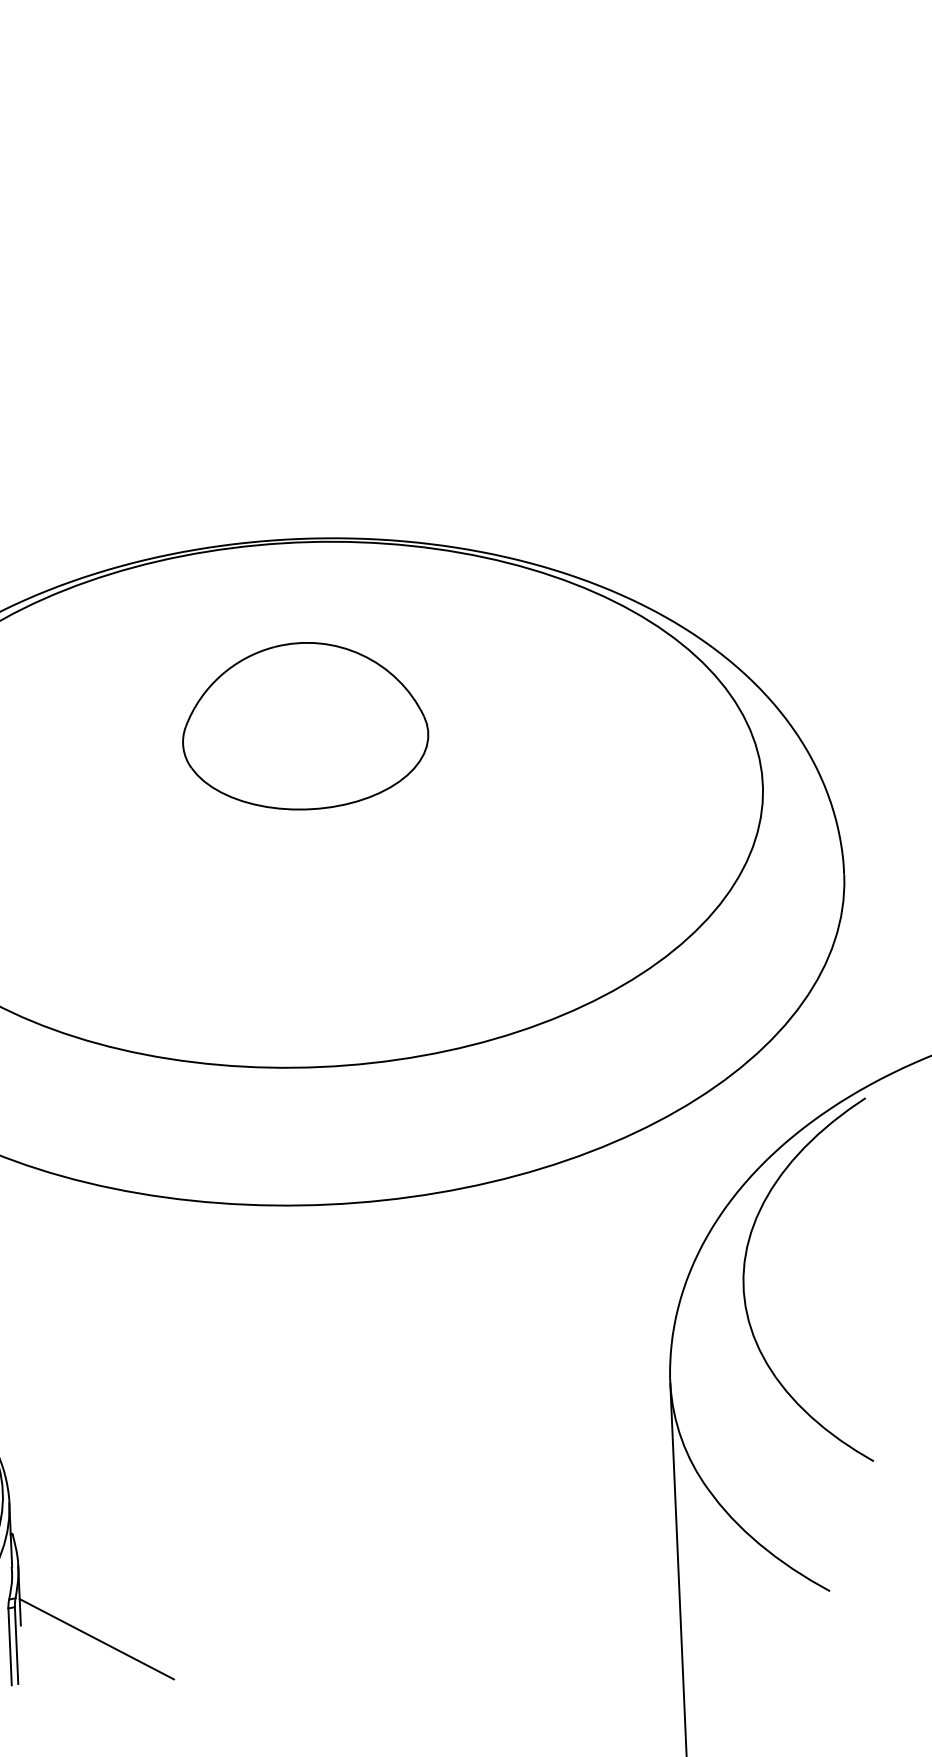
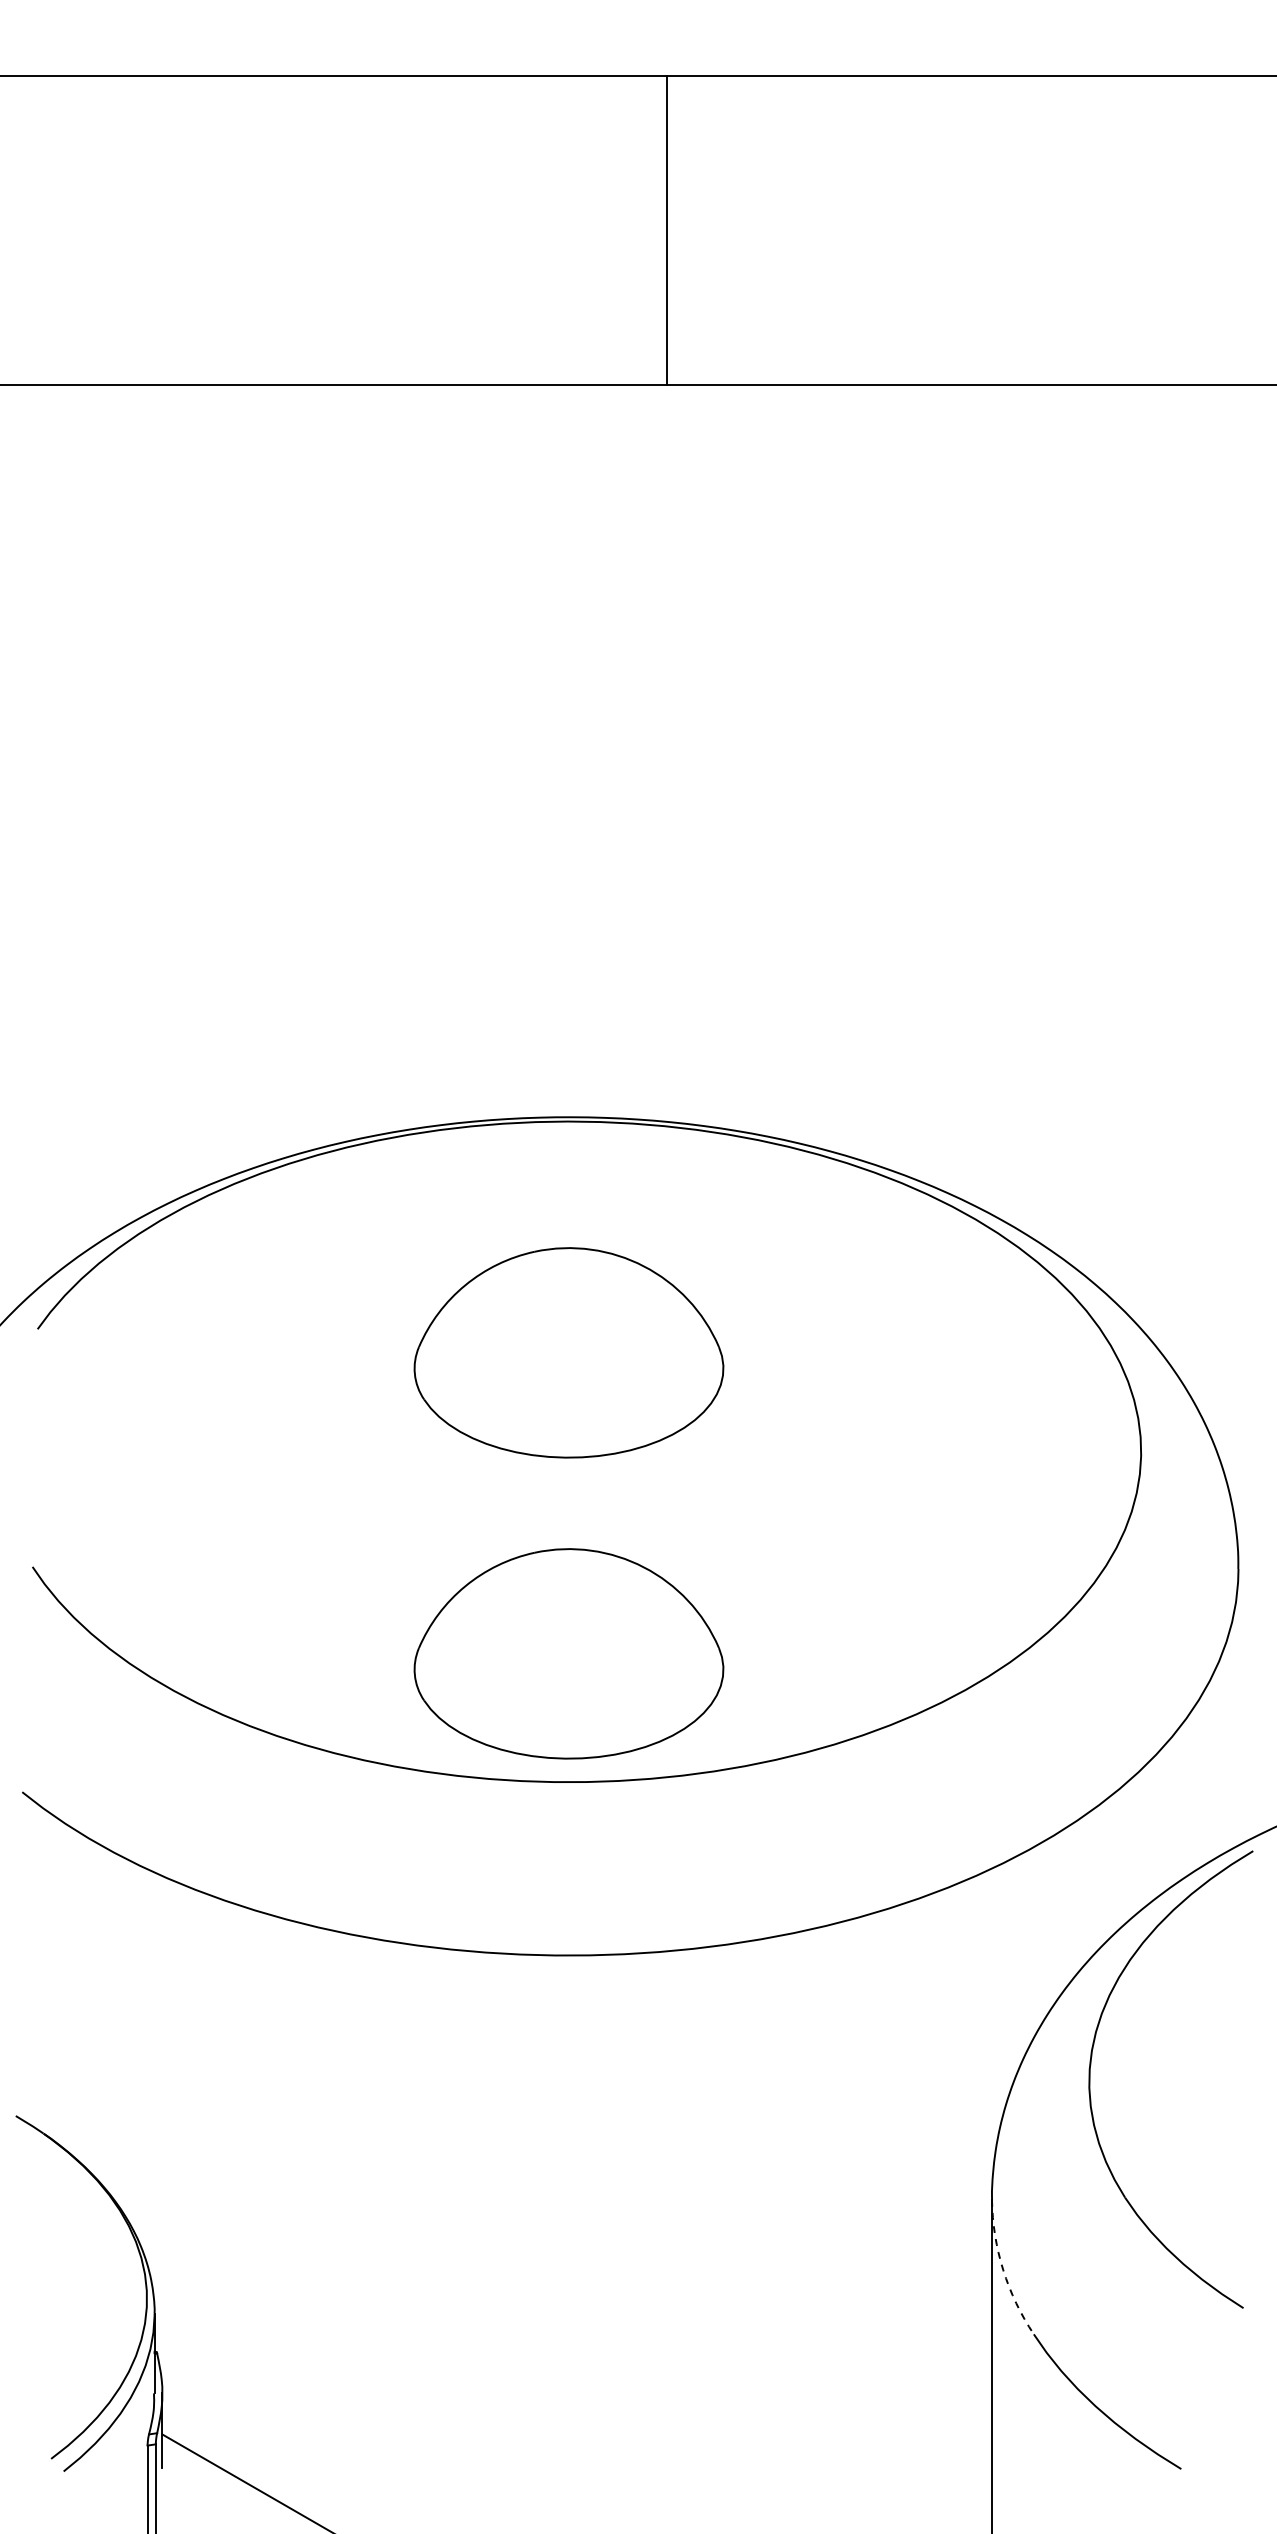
part: (315, 964) -> (568, 1653), added
arc: (681, 1439) -> (1003, 2270), solid -> dashed

